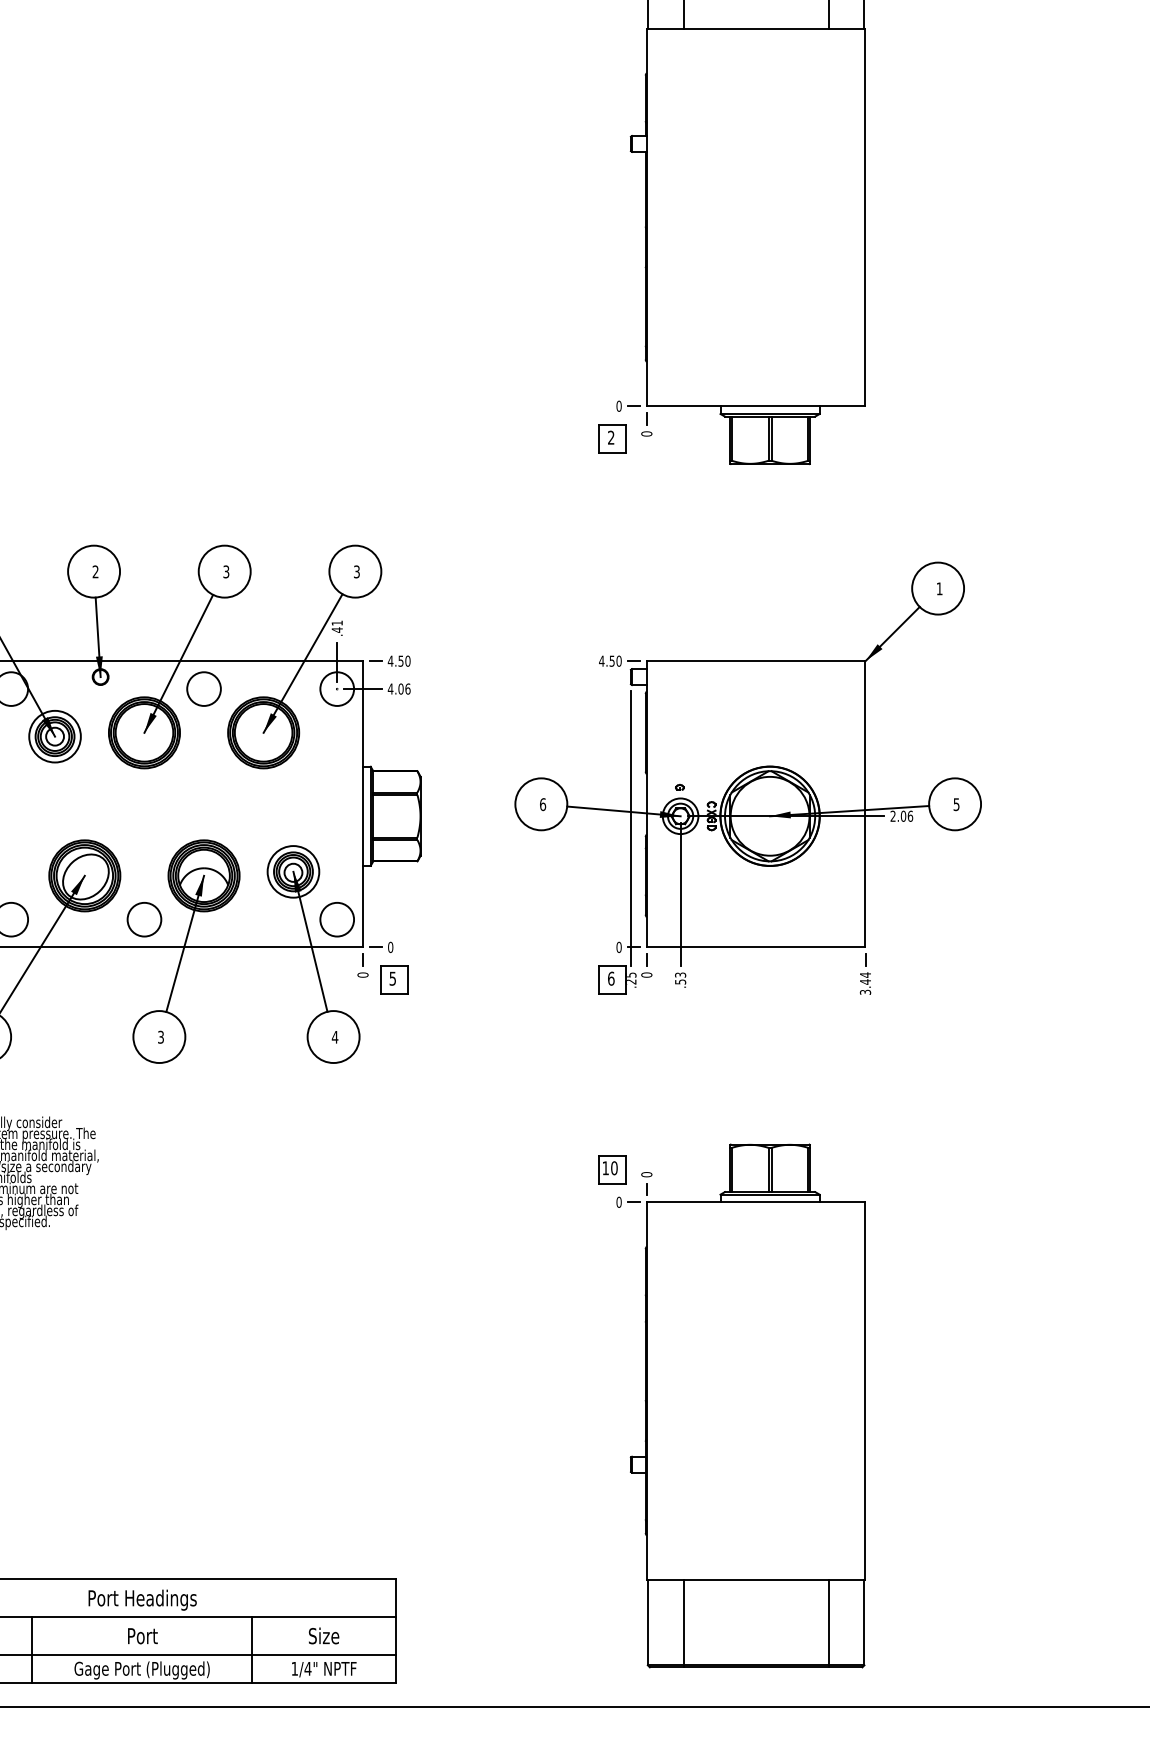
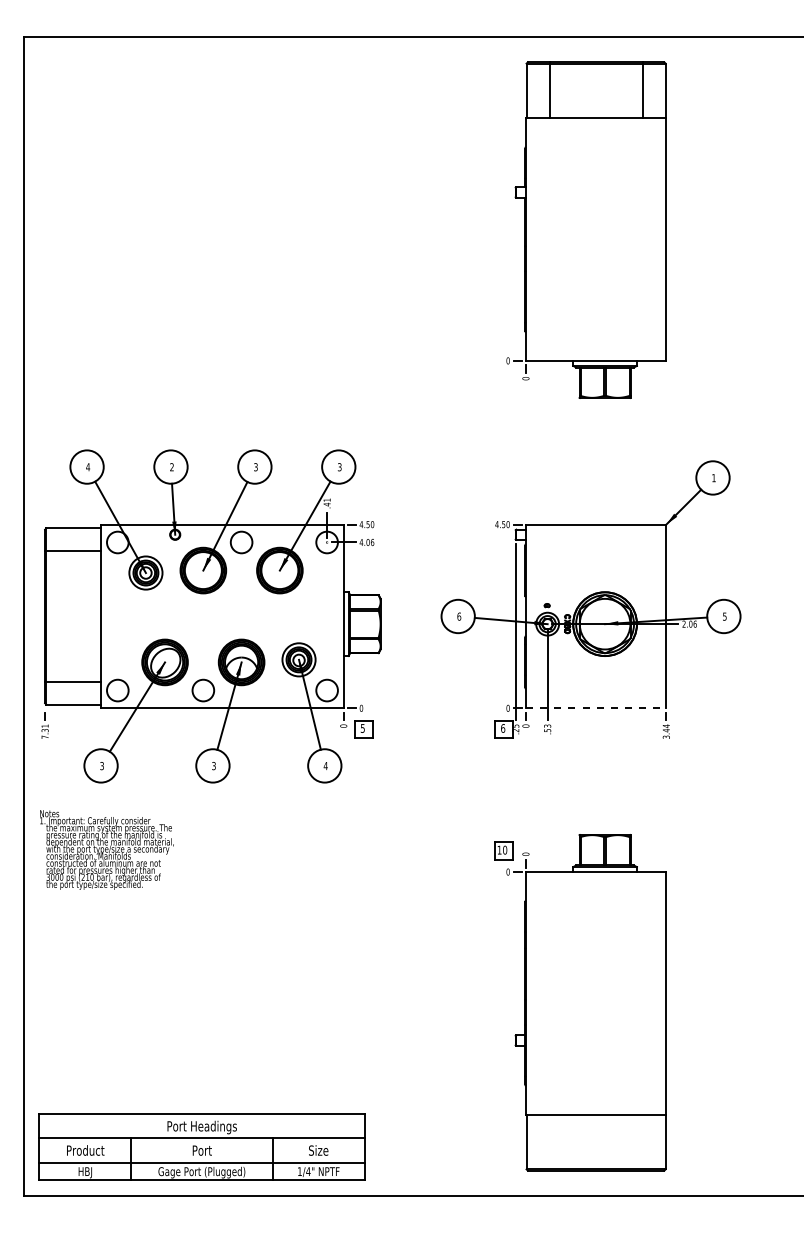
part: (611, 438) -> (503, 381), removed
line: (756, 947) -> (596, 708), solid -> dashed
line: (683, 1623) -> (549, 1142), removed
line: (828, 1623) -> (642, 1142), removed

